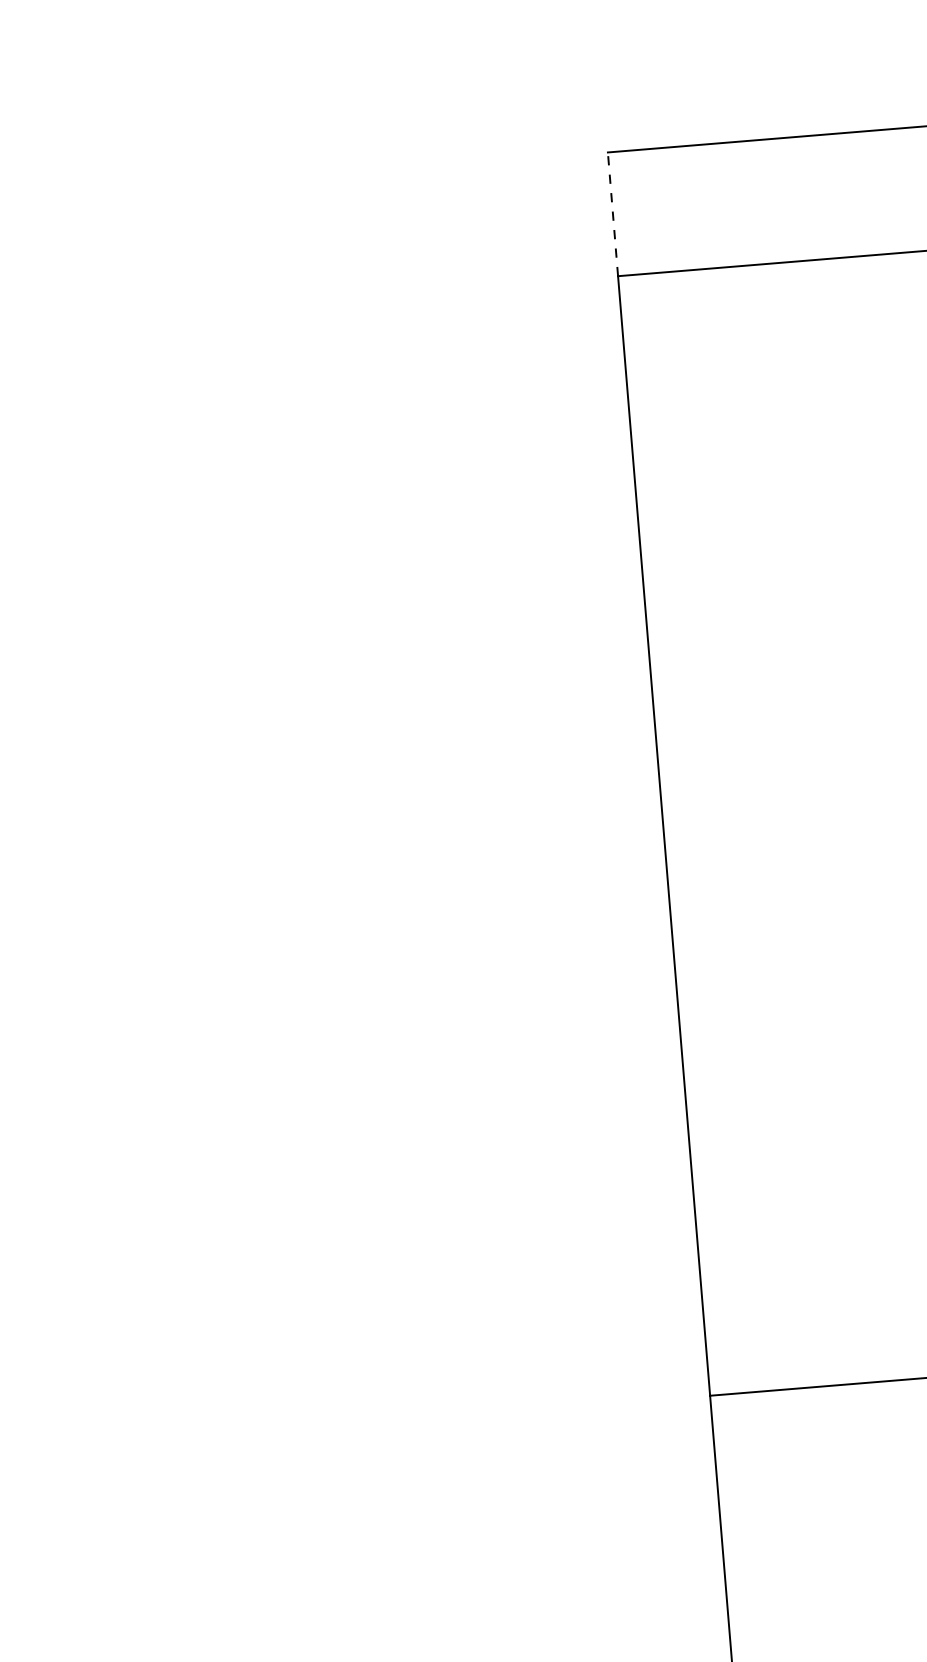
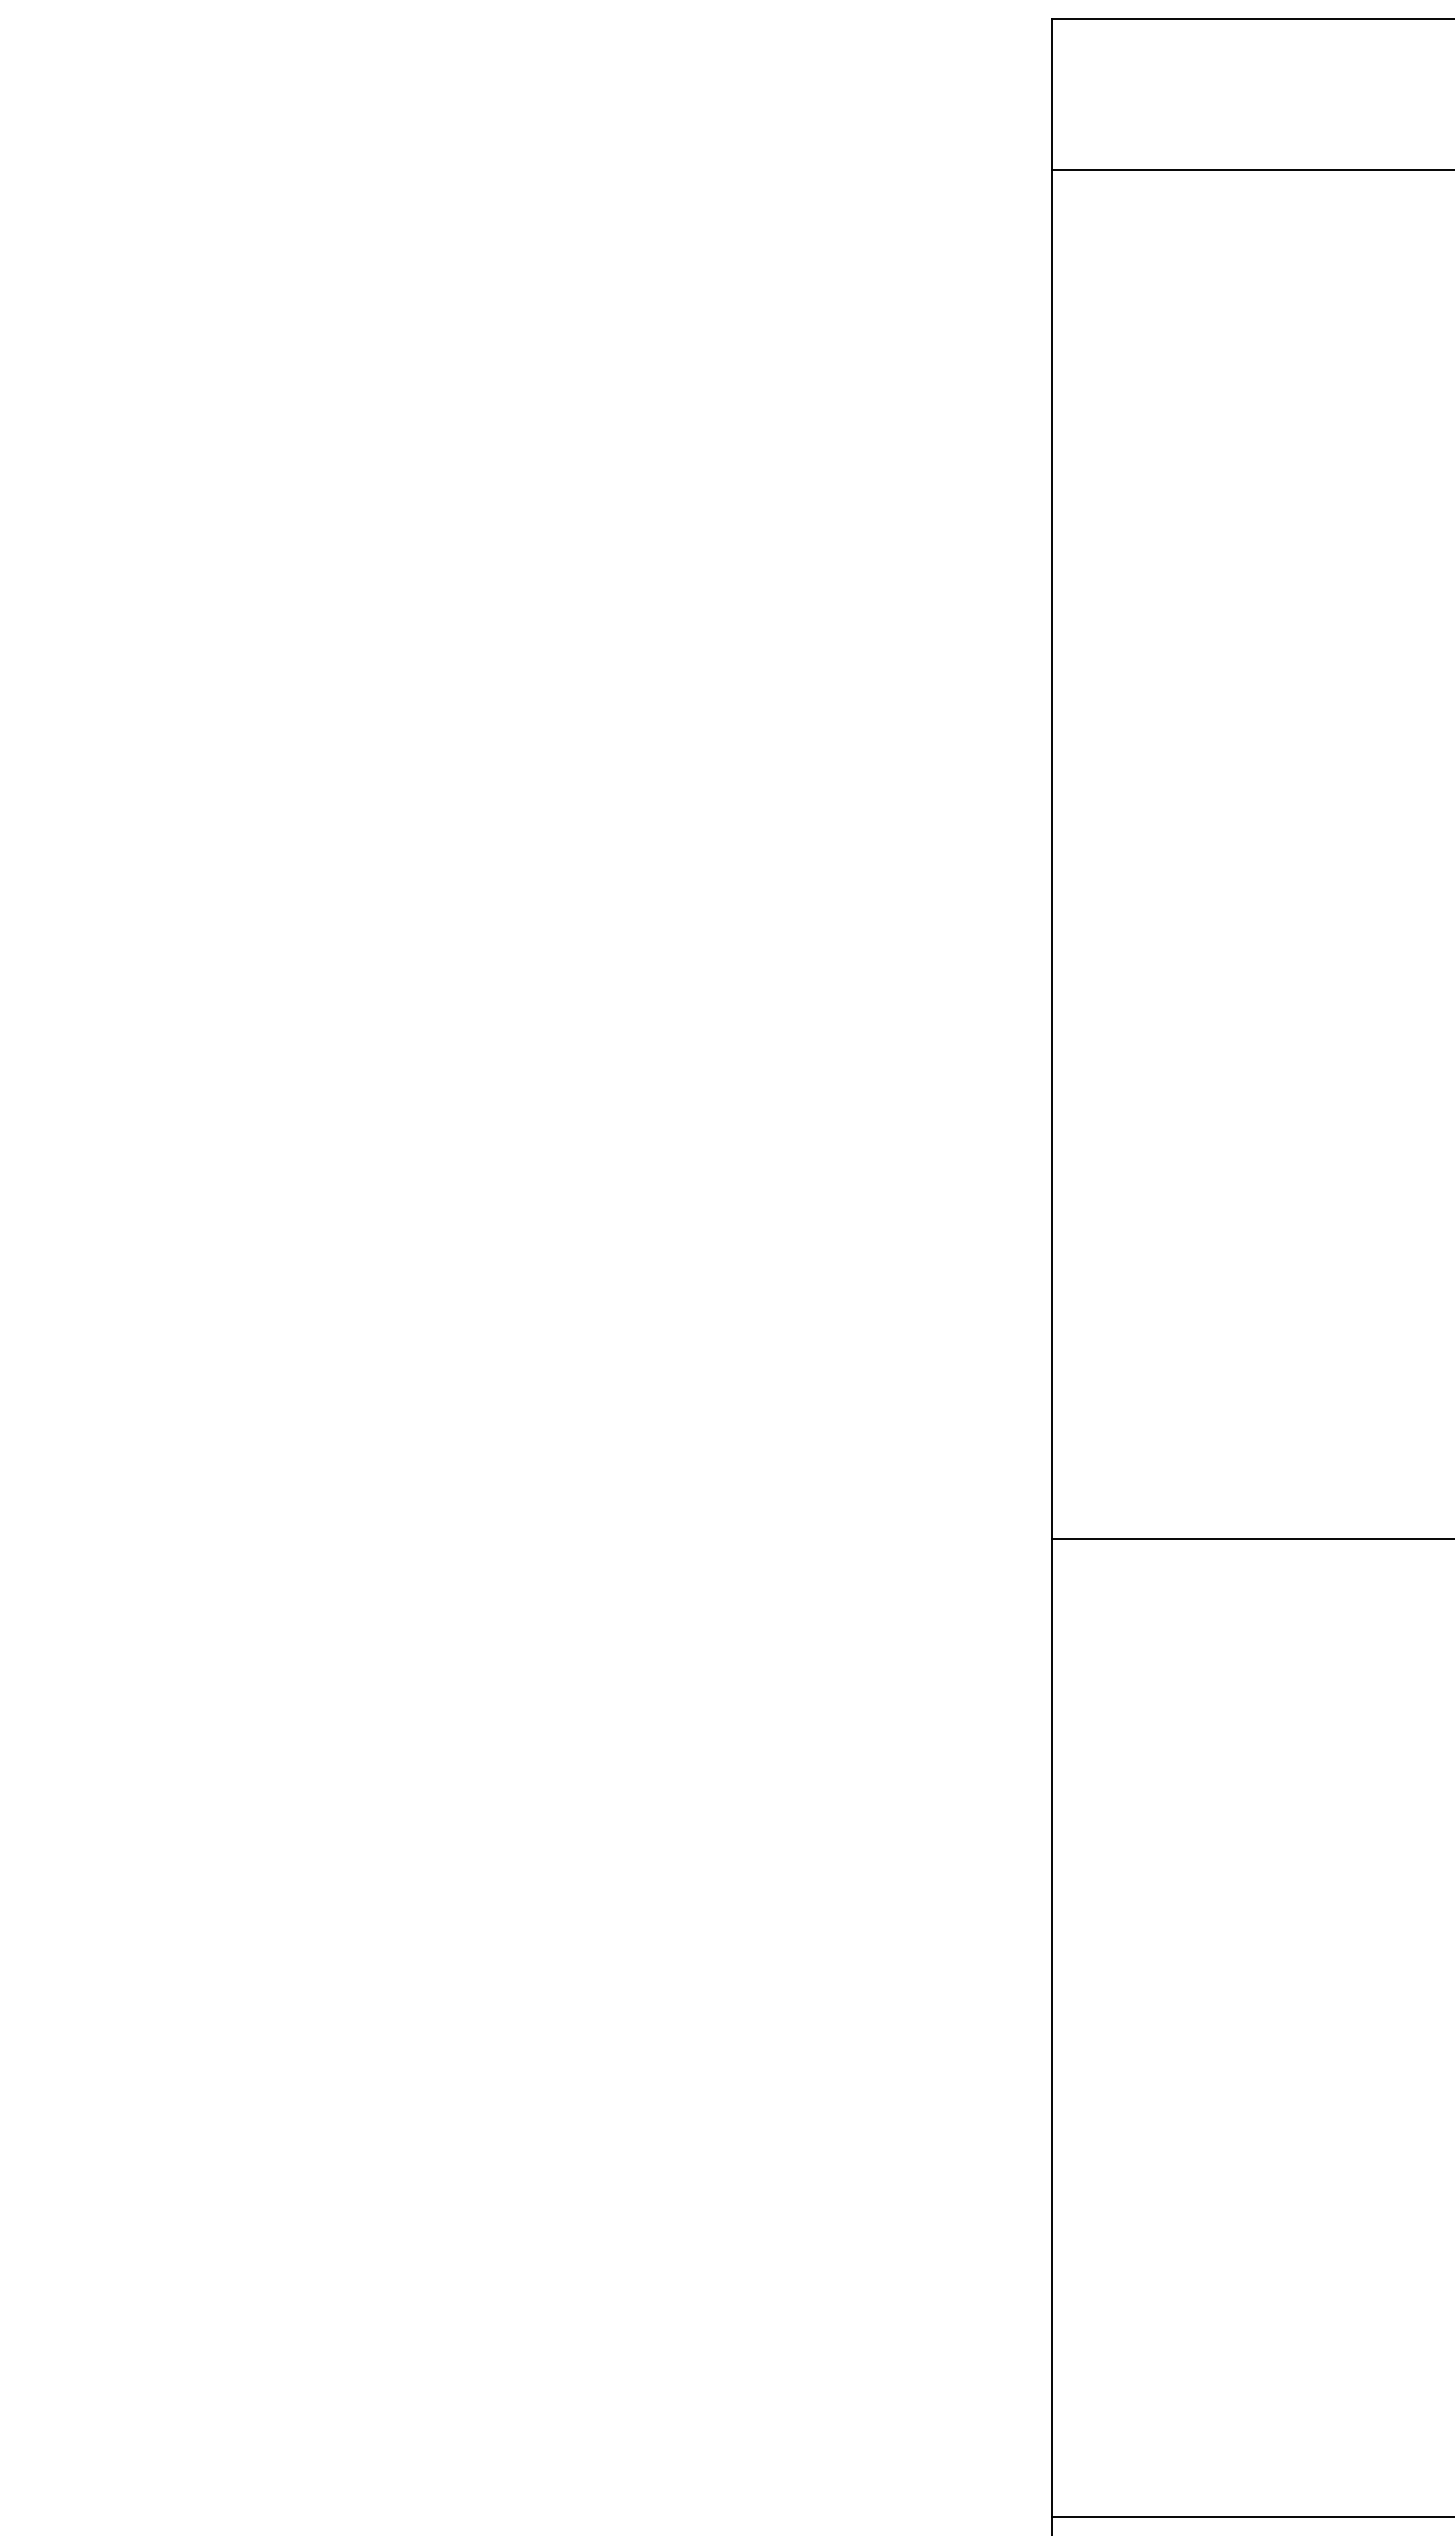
line: (612, 214) -> (1051, 94), dashed -> solid

